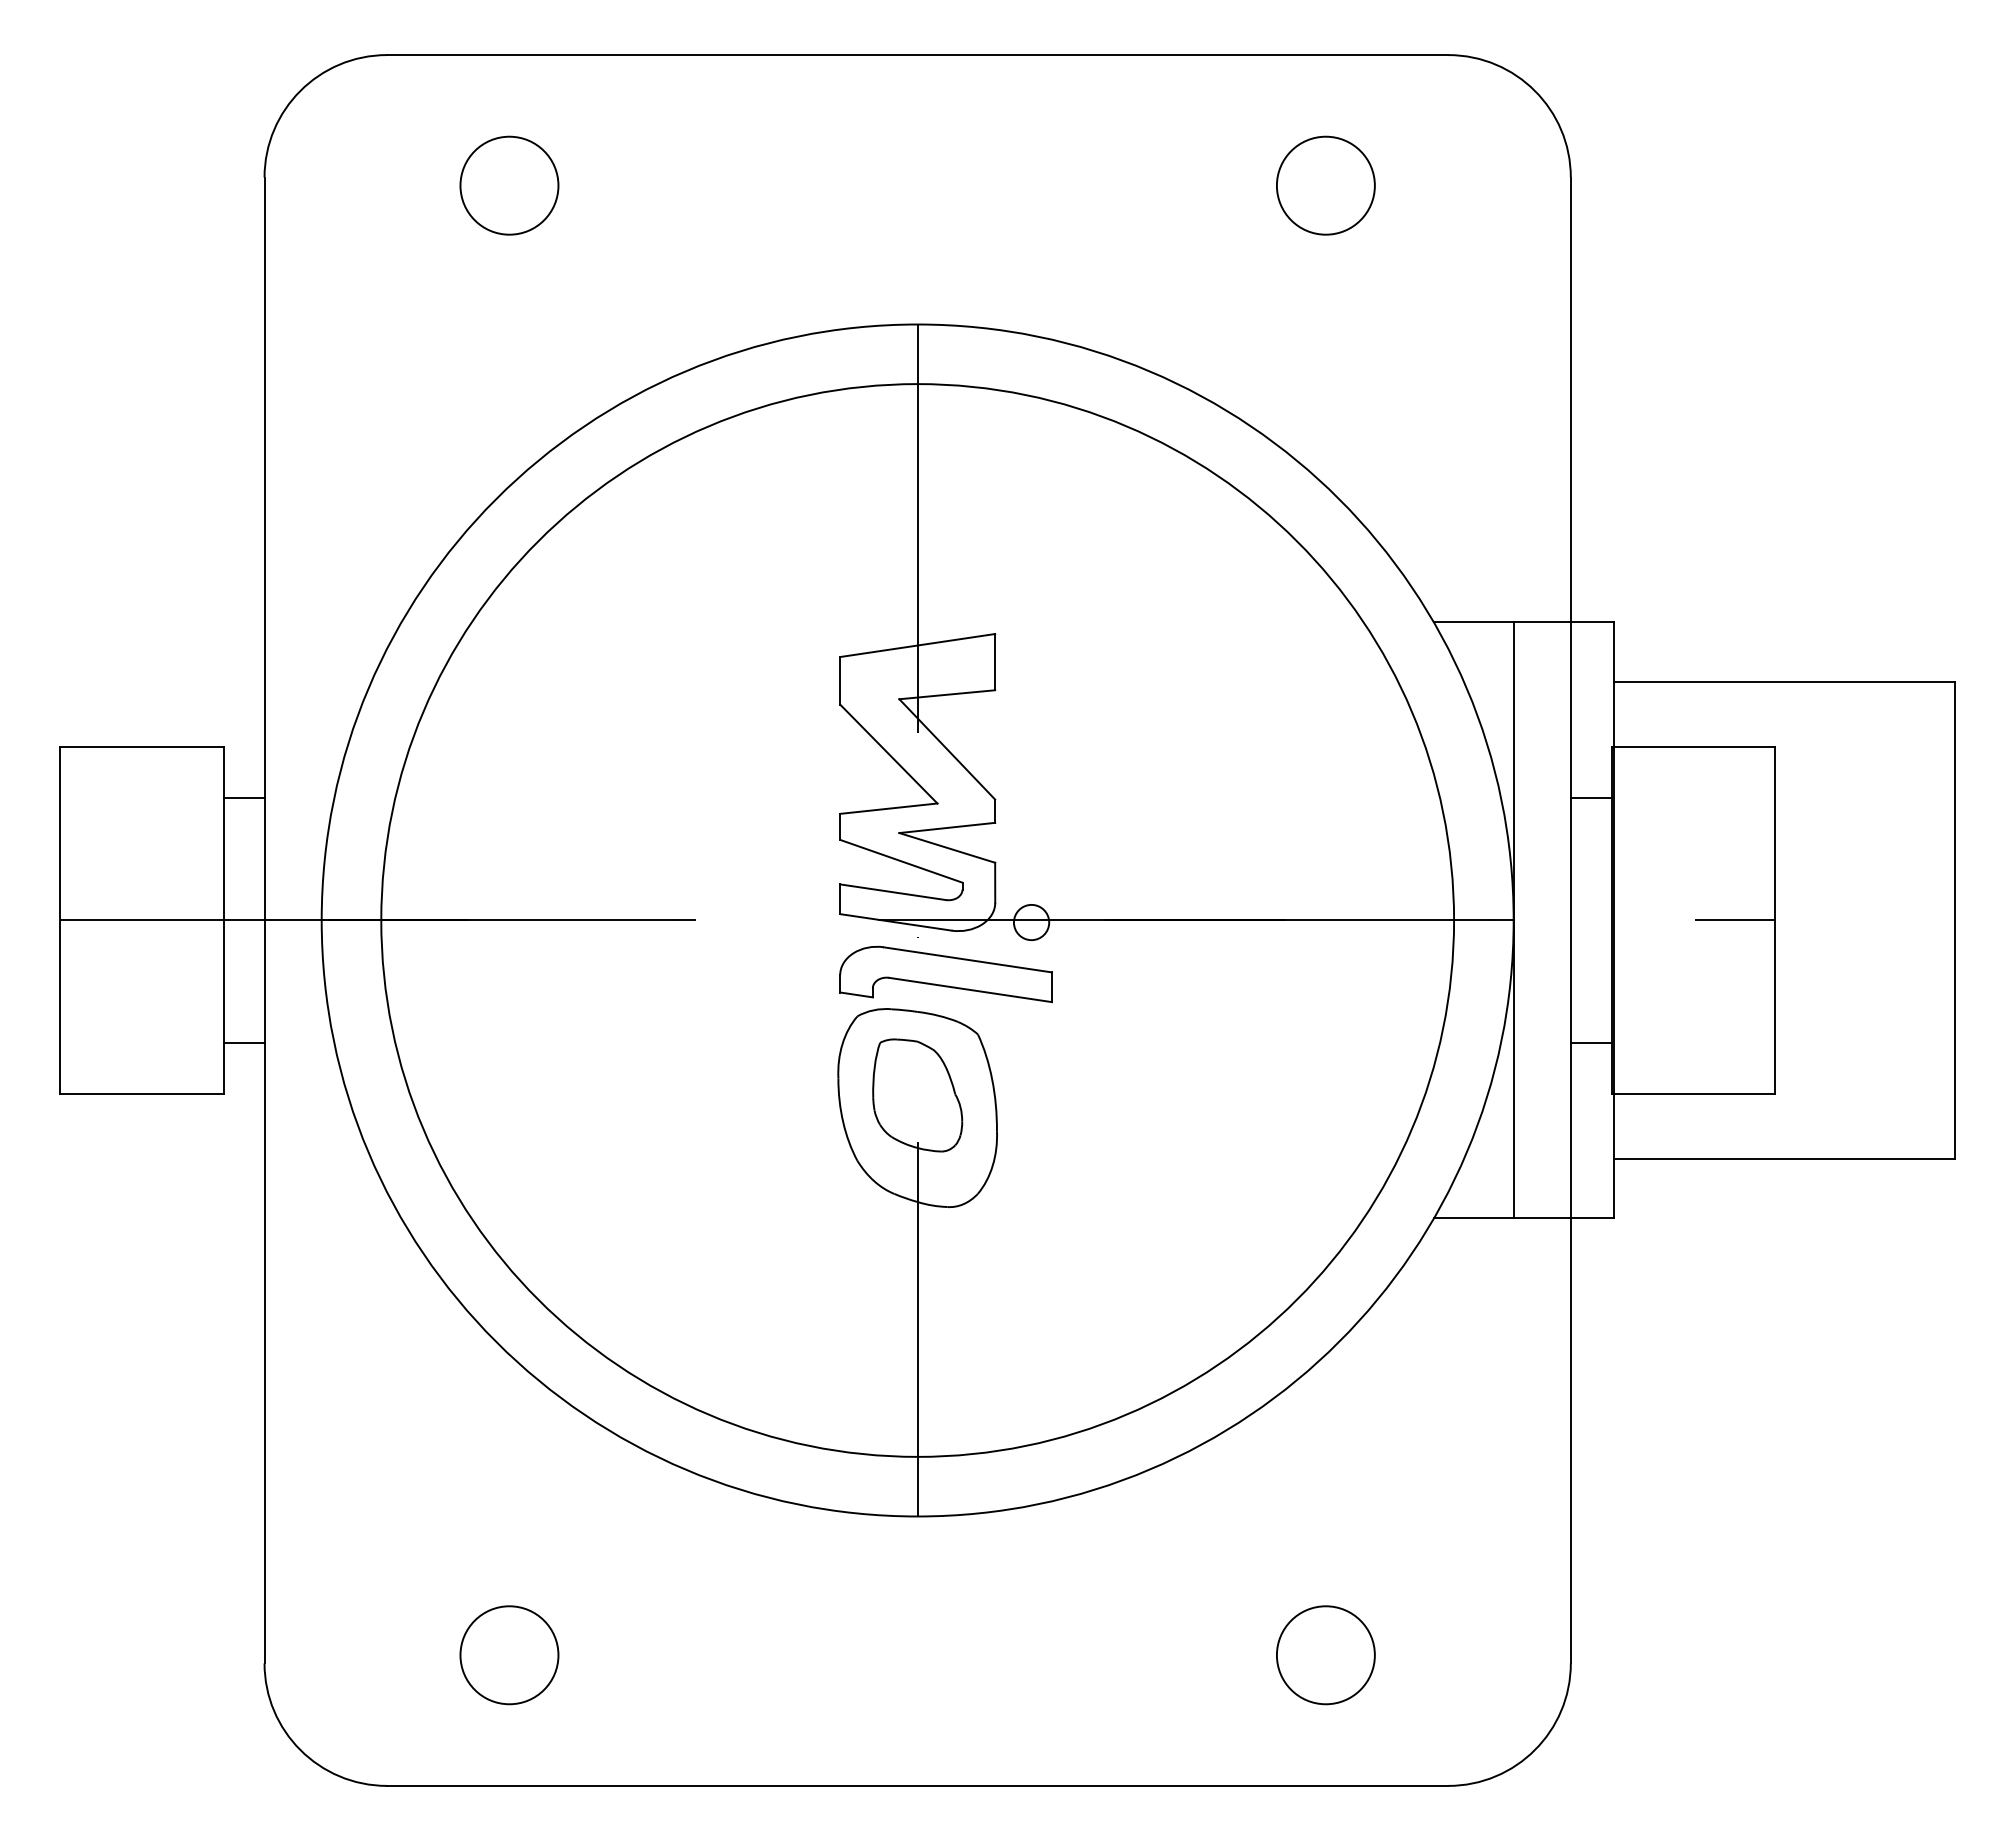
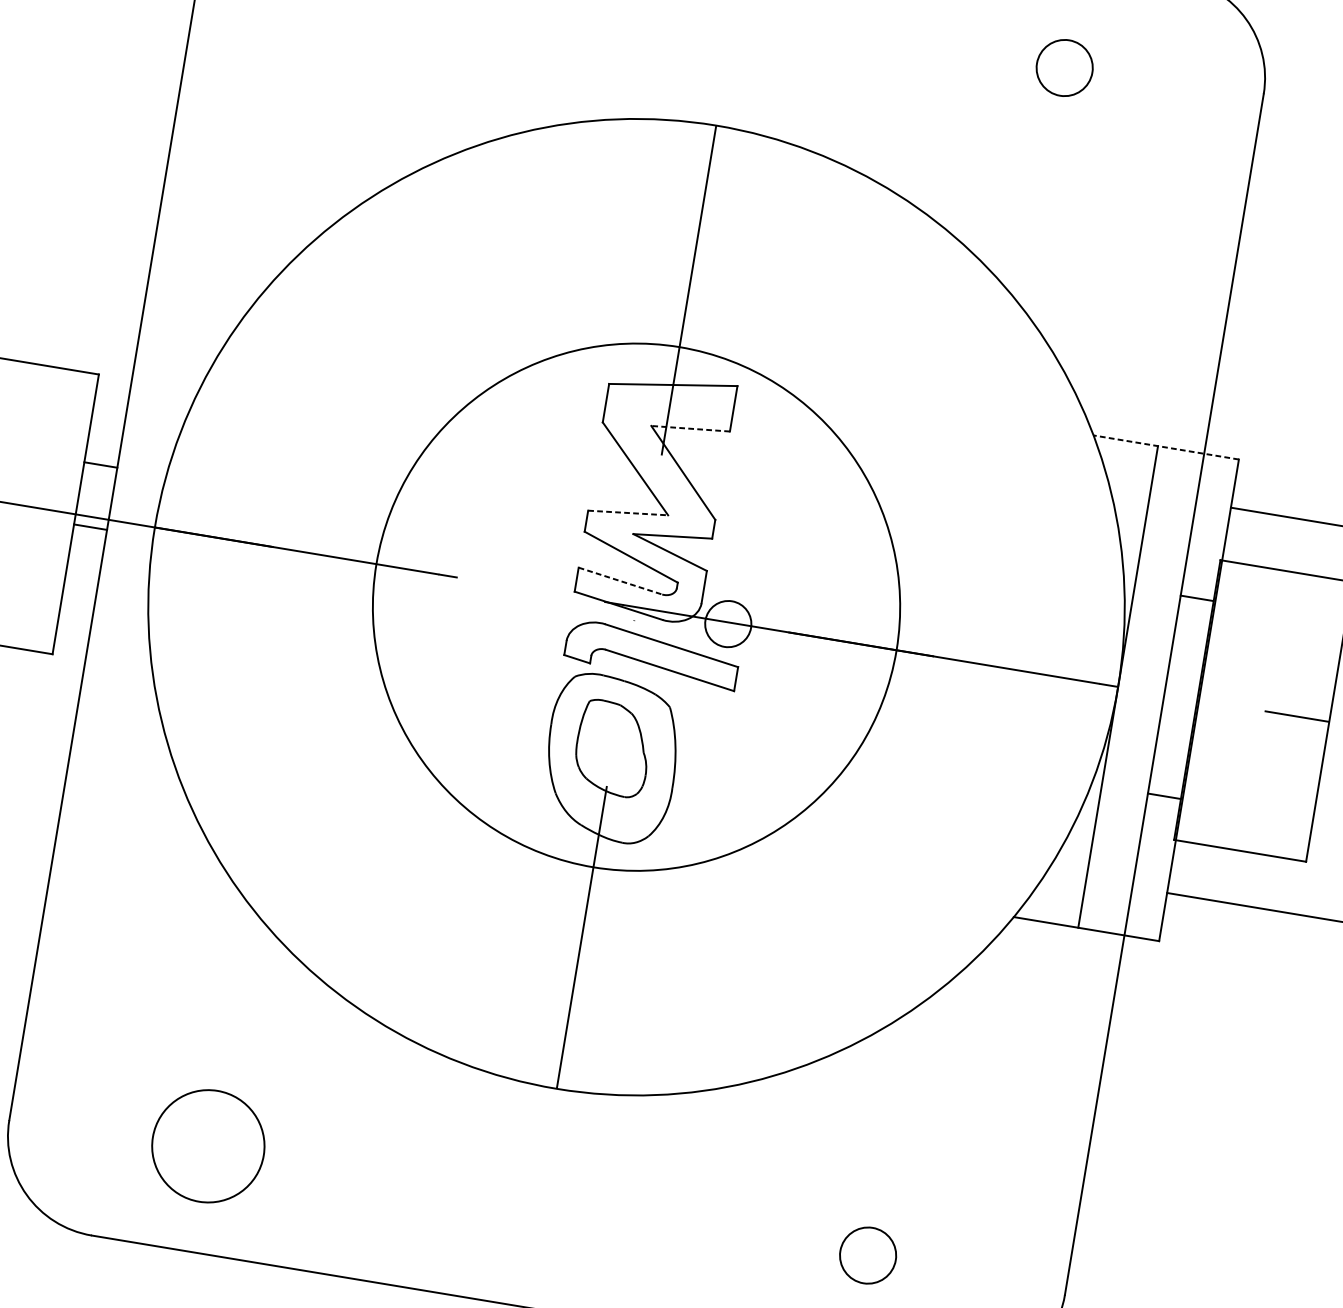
circle: (1325, 185) -> (1064, 67), size x0.7
line: (1523, 622) -> (1165, 447), solid -> dashed
line: (946, 694) -> (690, 428), solid -> dashed
line: (243, 798) -> (100, 465), moved
line: (888, 808) -> (627, 512), solid -> dashed
line: (893, 892) -> (620, 581), solid -> dashed
circle: (917, 920) -> (636, 607), size x0.6
circle: (1031, 922) -> (728, 624), size x1.6
line: (243, 1042) -> (90, 526), moved
circle: (509, 1655) -> (208, 1146), size x1.4
circle: (1325, 1655) -> (867, 1255), size x0.7

